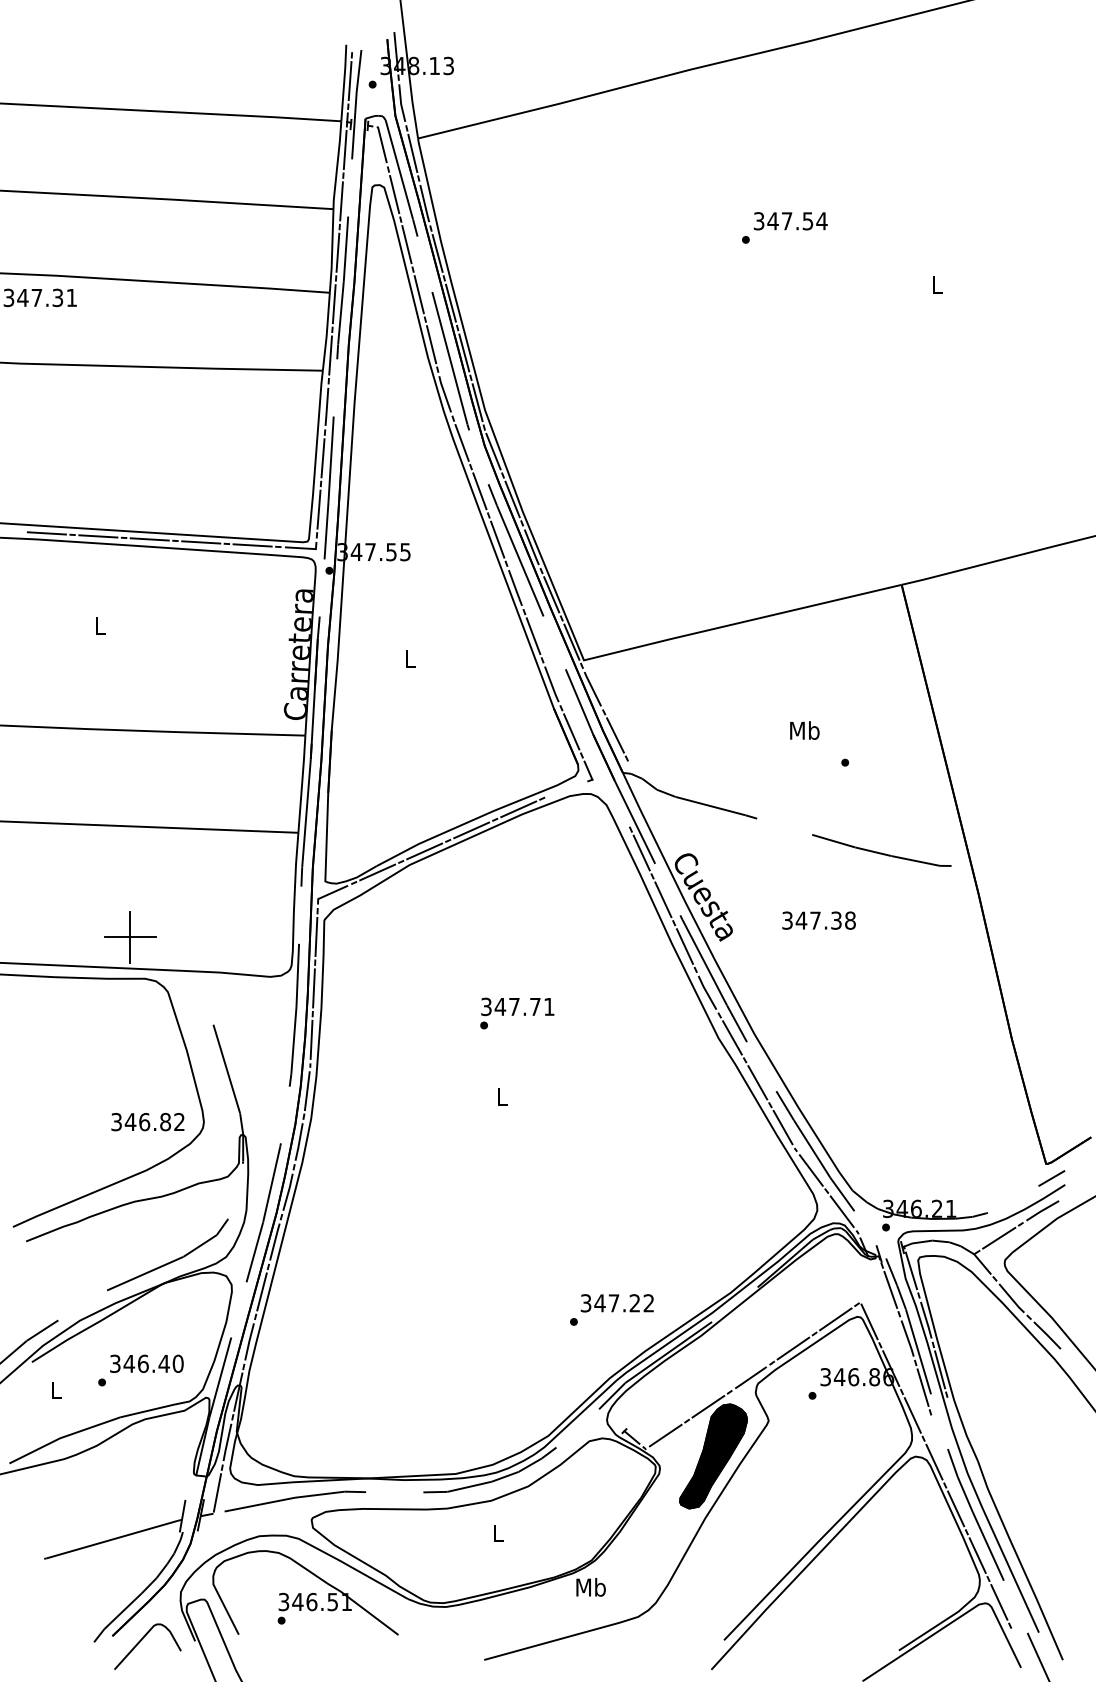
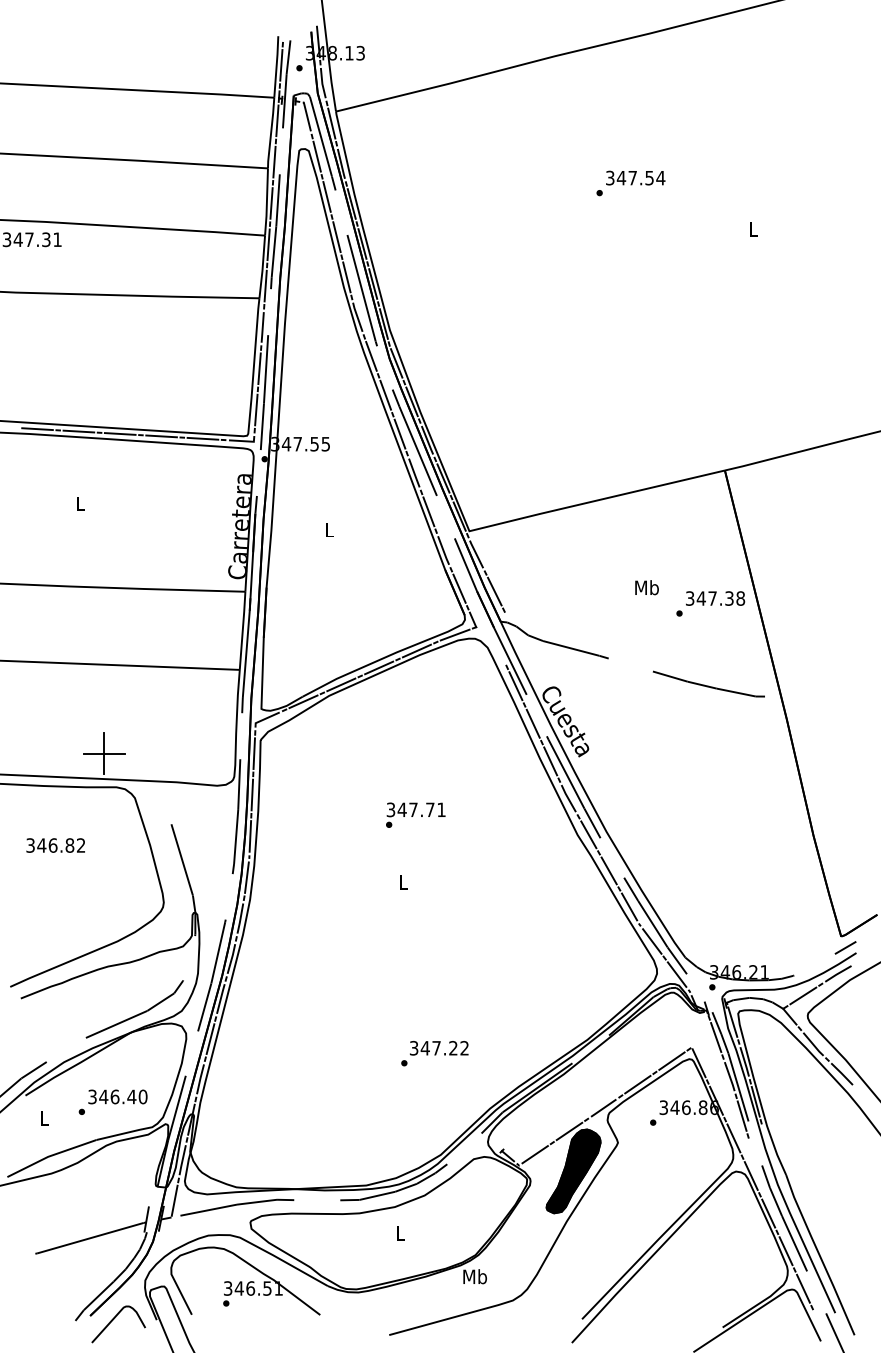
line: (565, 788) -> (454, 634), added
text: (819, 920) -> (715, 598), moved
text: (147, 1122) -> (55, 845), moved
text: (611, 1309) -> (434, 1053), moved

